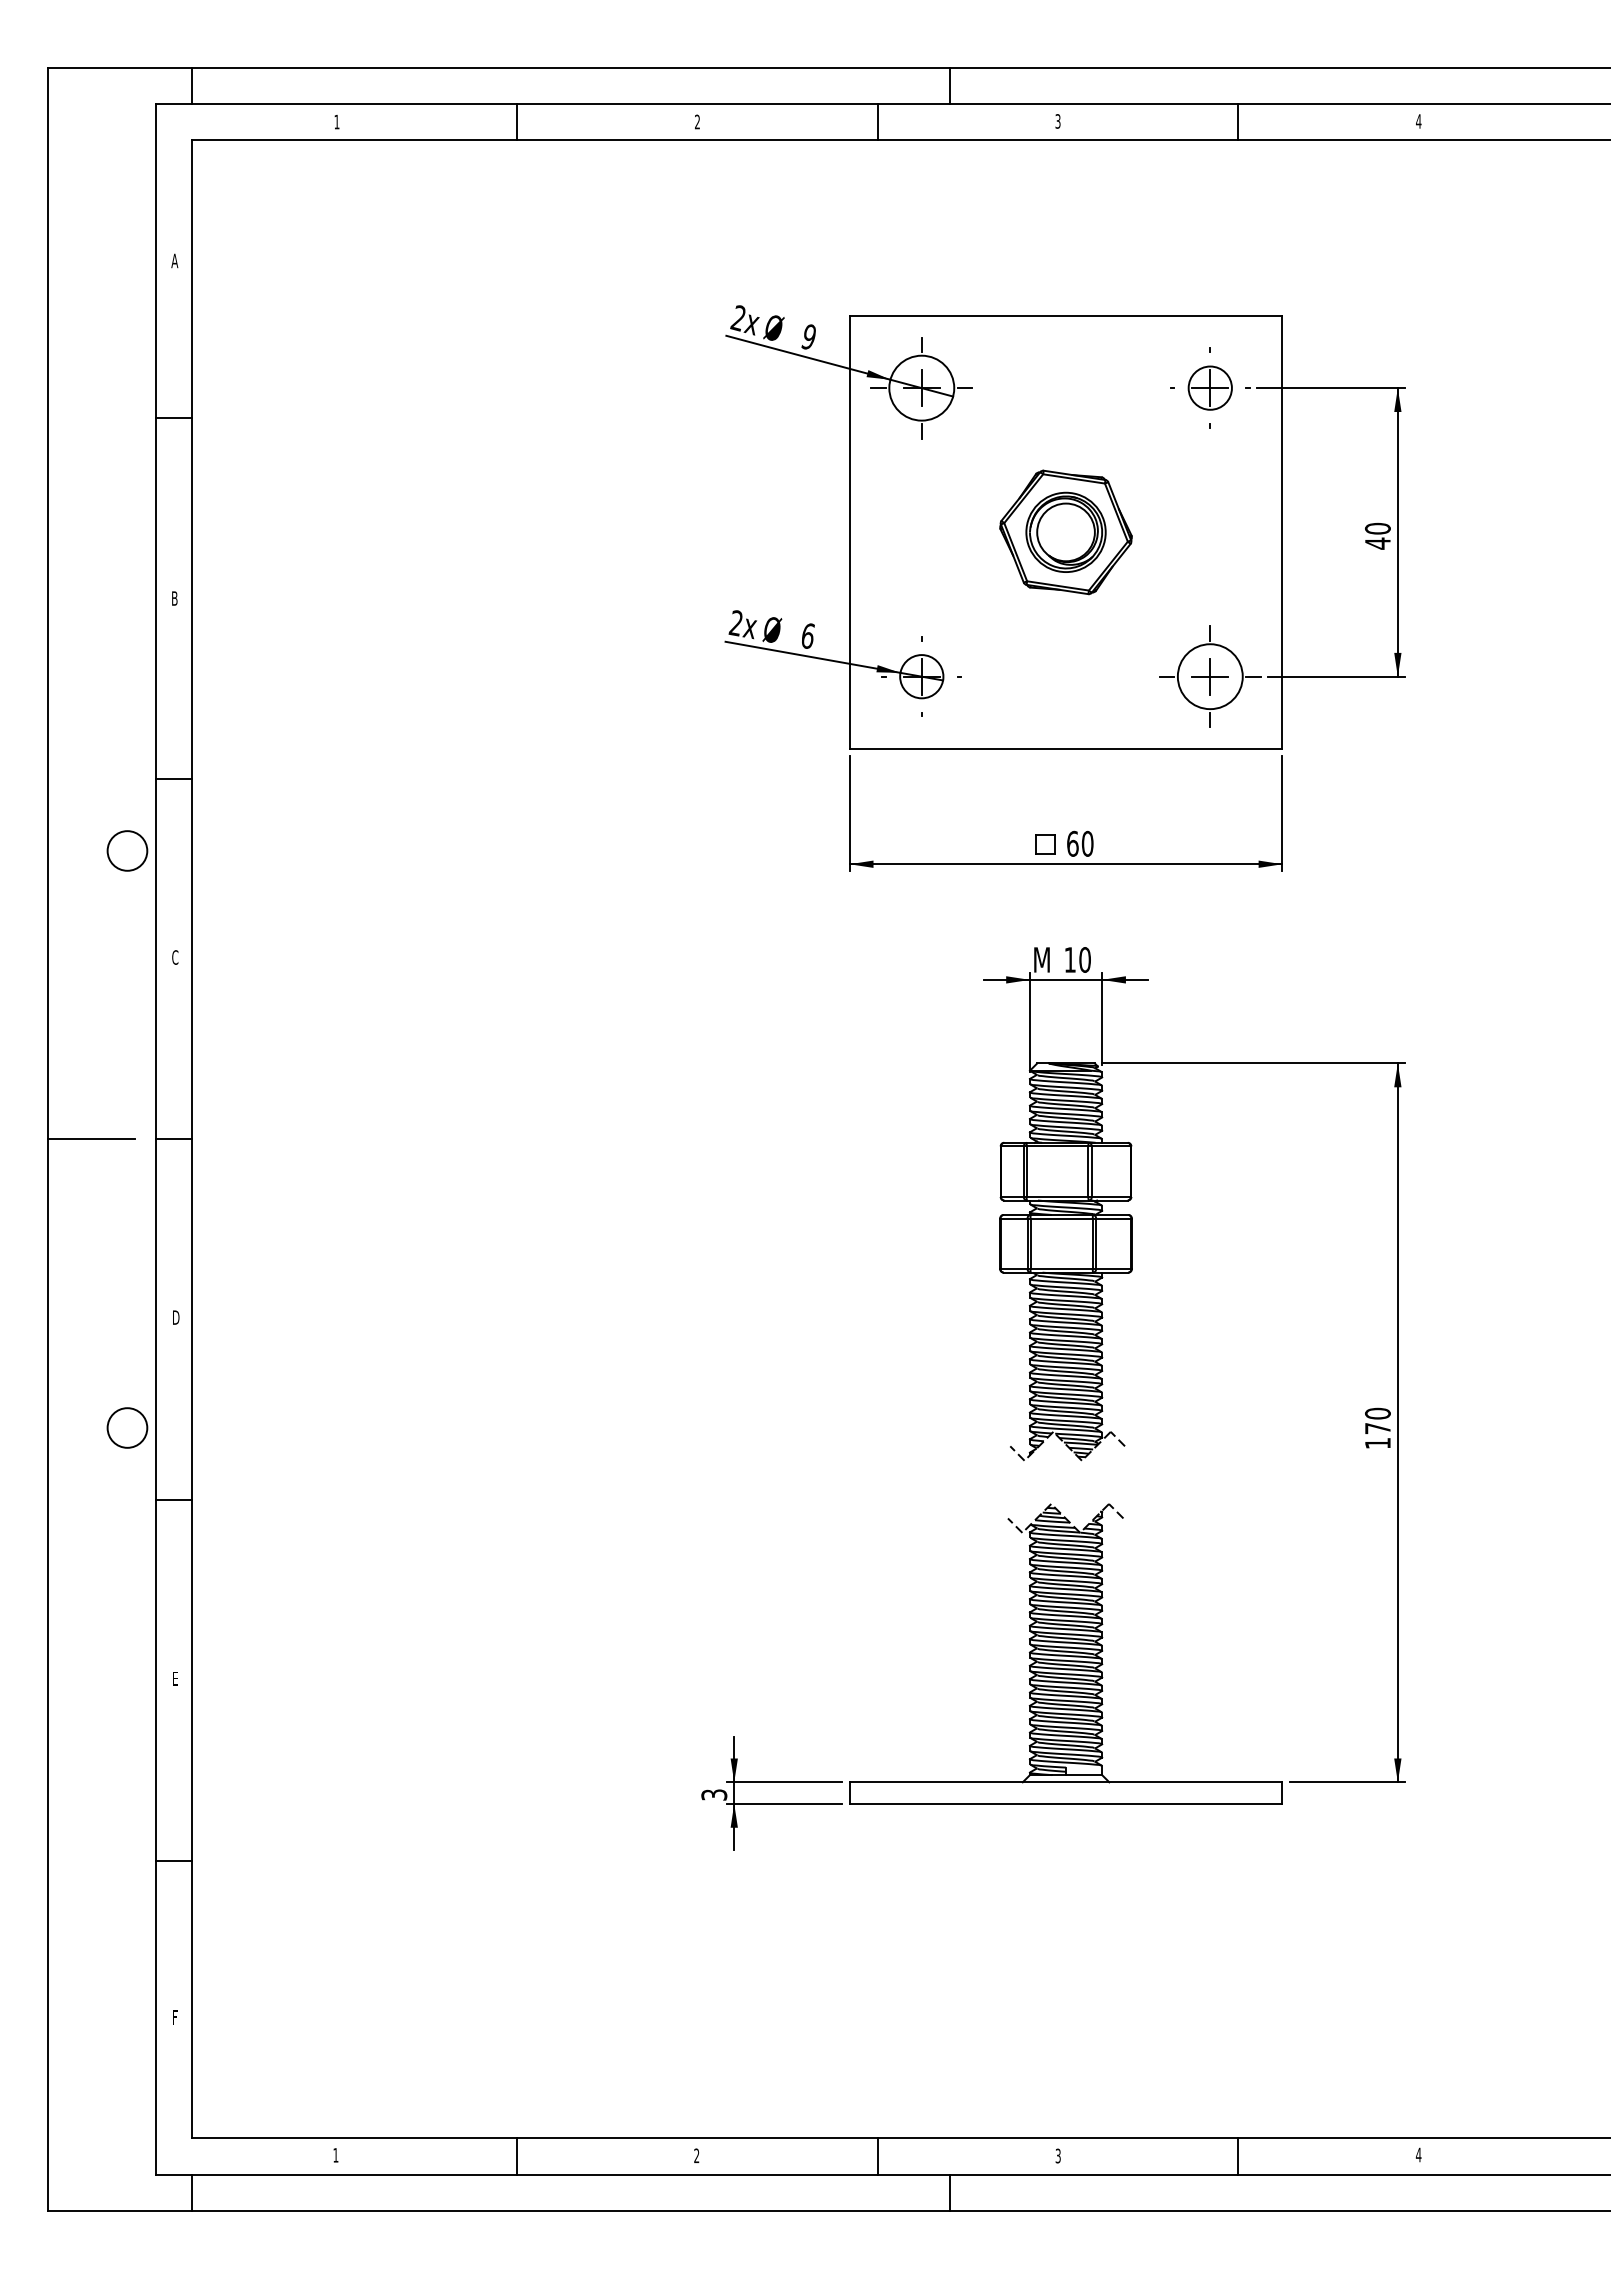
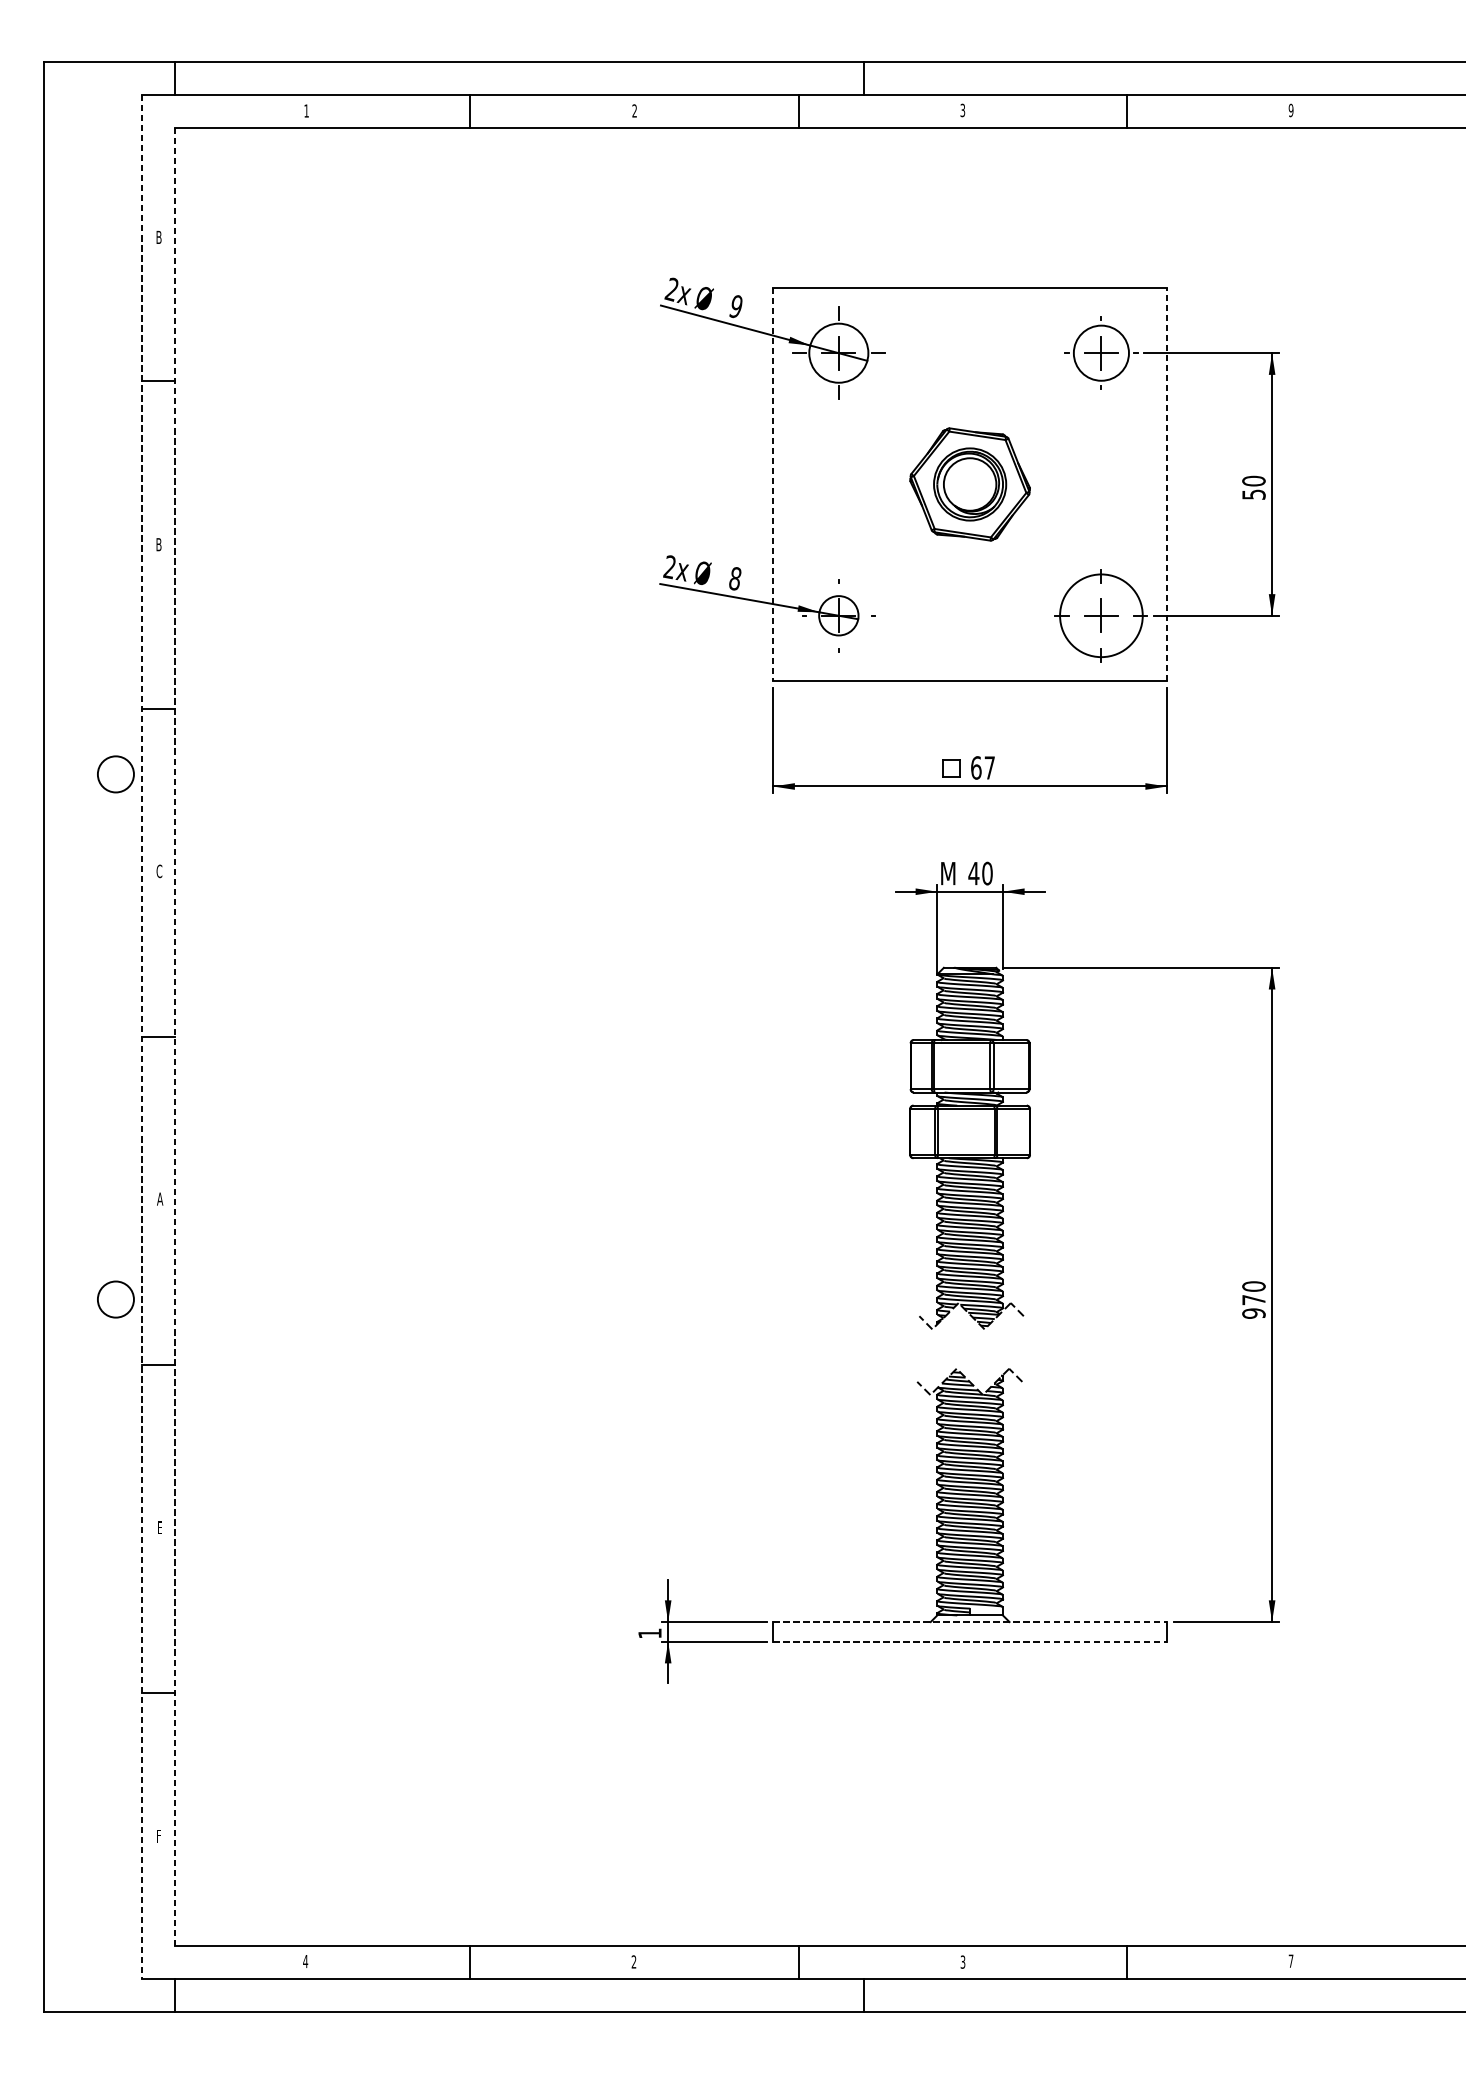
text: (1418, 121) -> (1290, 110), 4 -> 9
text: (174, 260) -> (158, 237), A -> B
circle: (1209, 387) -> (1100, 352), size x1.4
line: (1282, 531) -> (1167, 483), solid -> dashed
line: (849, 532) -> (773, 484), solid -> dashed
text: (1377, 543) -> (1253, 494), 40 -> 50
text: (807, 635) -> (734, 578), 6 -> 8
circle: (1209, 676) -> (1100, 615), size x1.4
text: (1087, 843) -> (989, 767), 60 -> 67
text: (1070, 959) -> (974, 873), 10 -> 40
line: (91, 1139) -> (83, 1037), removed
line: (156, 1139) -> (142, 1037), solid -> dashed
line: (192, 1139) -> (175, 1037), solid -> dashed
text: (175, 1317) -> (159, 1198), D -> A
text: (1377, 1443) -> (1253, 1313), 170 -> 970
line: (1066, 1782) -> (970, 1622), solid -> dashed
text: (714, 1794) -> (650, 1633), 3 -> 1
line: (1066, 1803) -> (970, 1641), solid -> dashed
text: (1418, 2154) -> (1290, 1960), 4 -> 7
text: (335, 2155) -> (305, 1961), 1 -> 4

